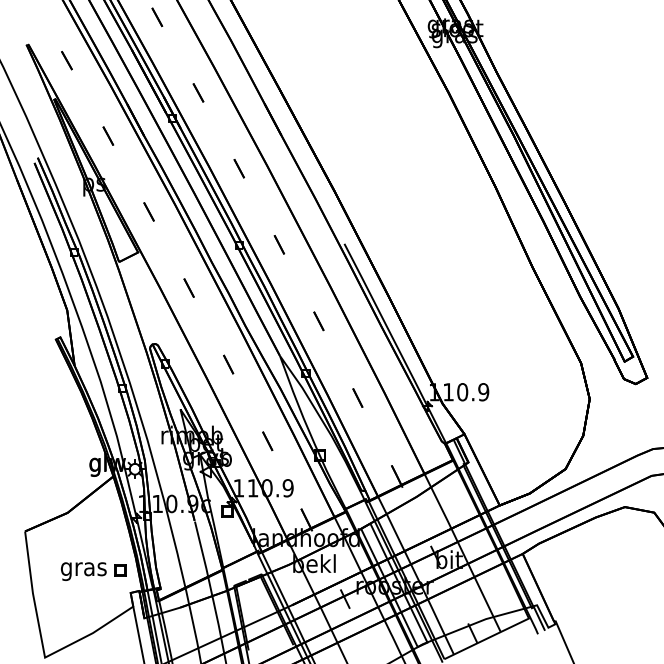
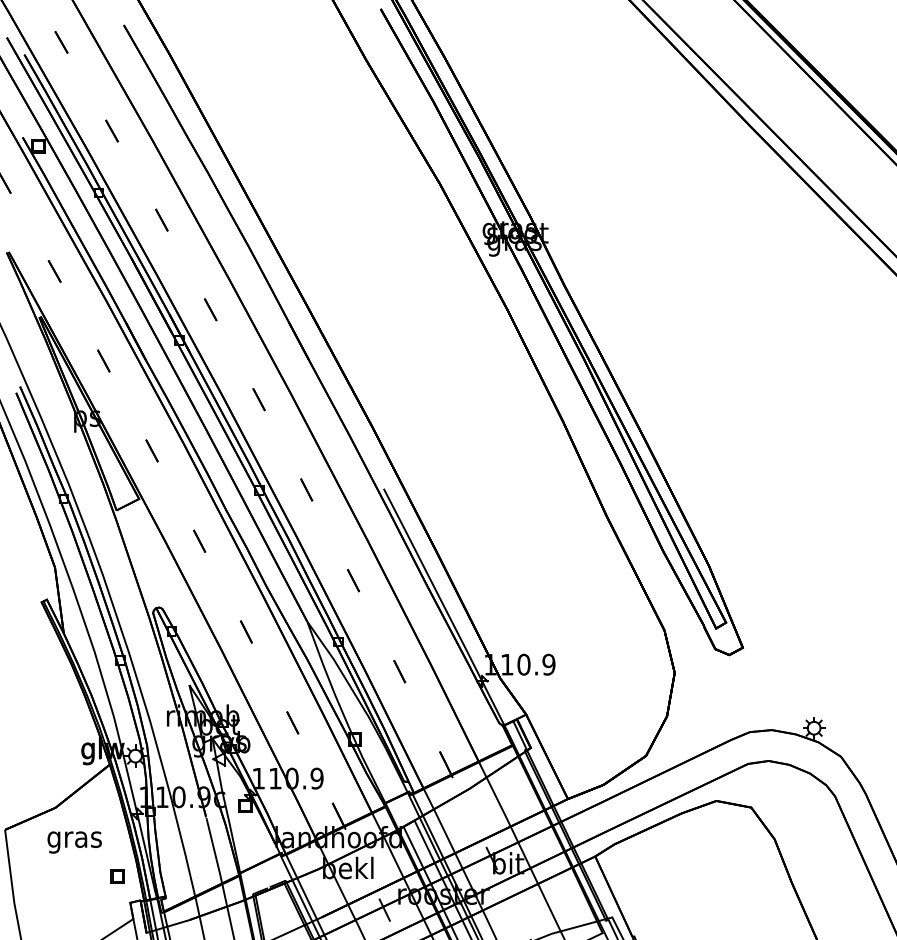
text: (83, 571) -> (74, 842), moved

